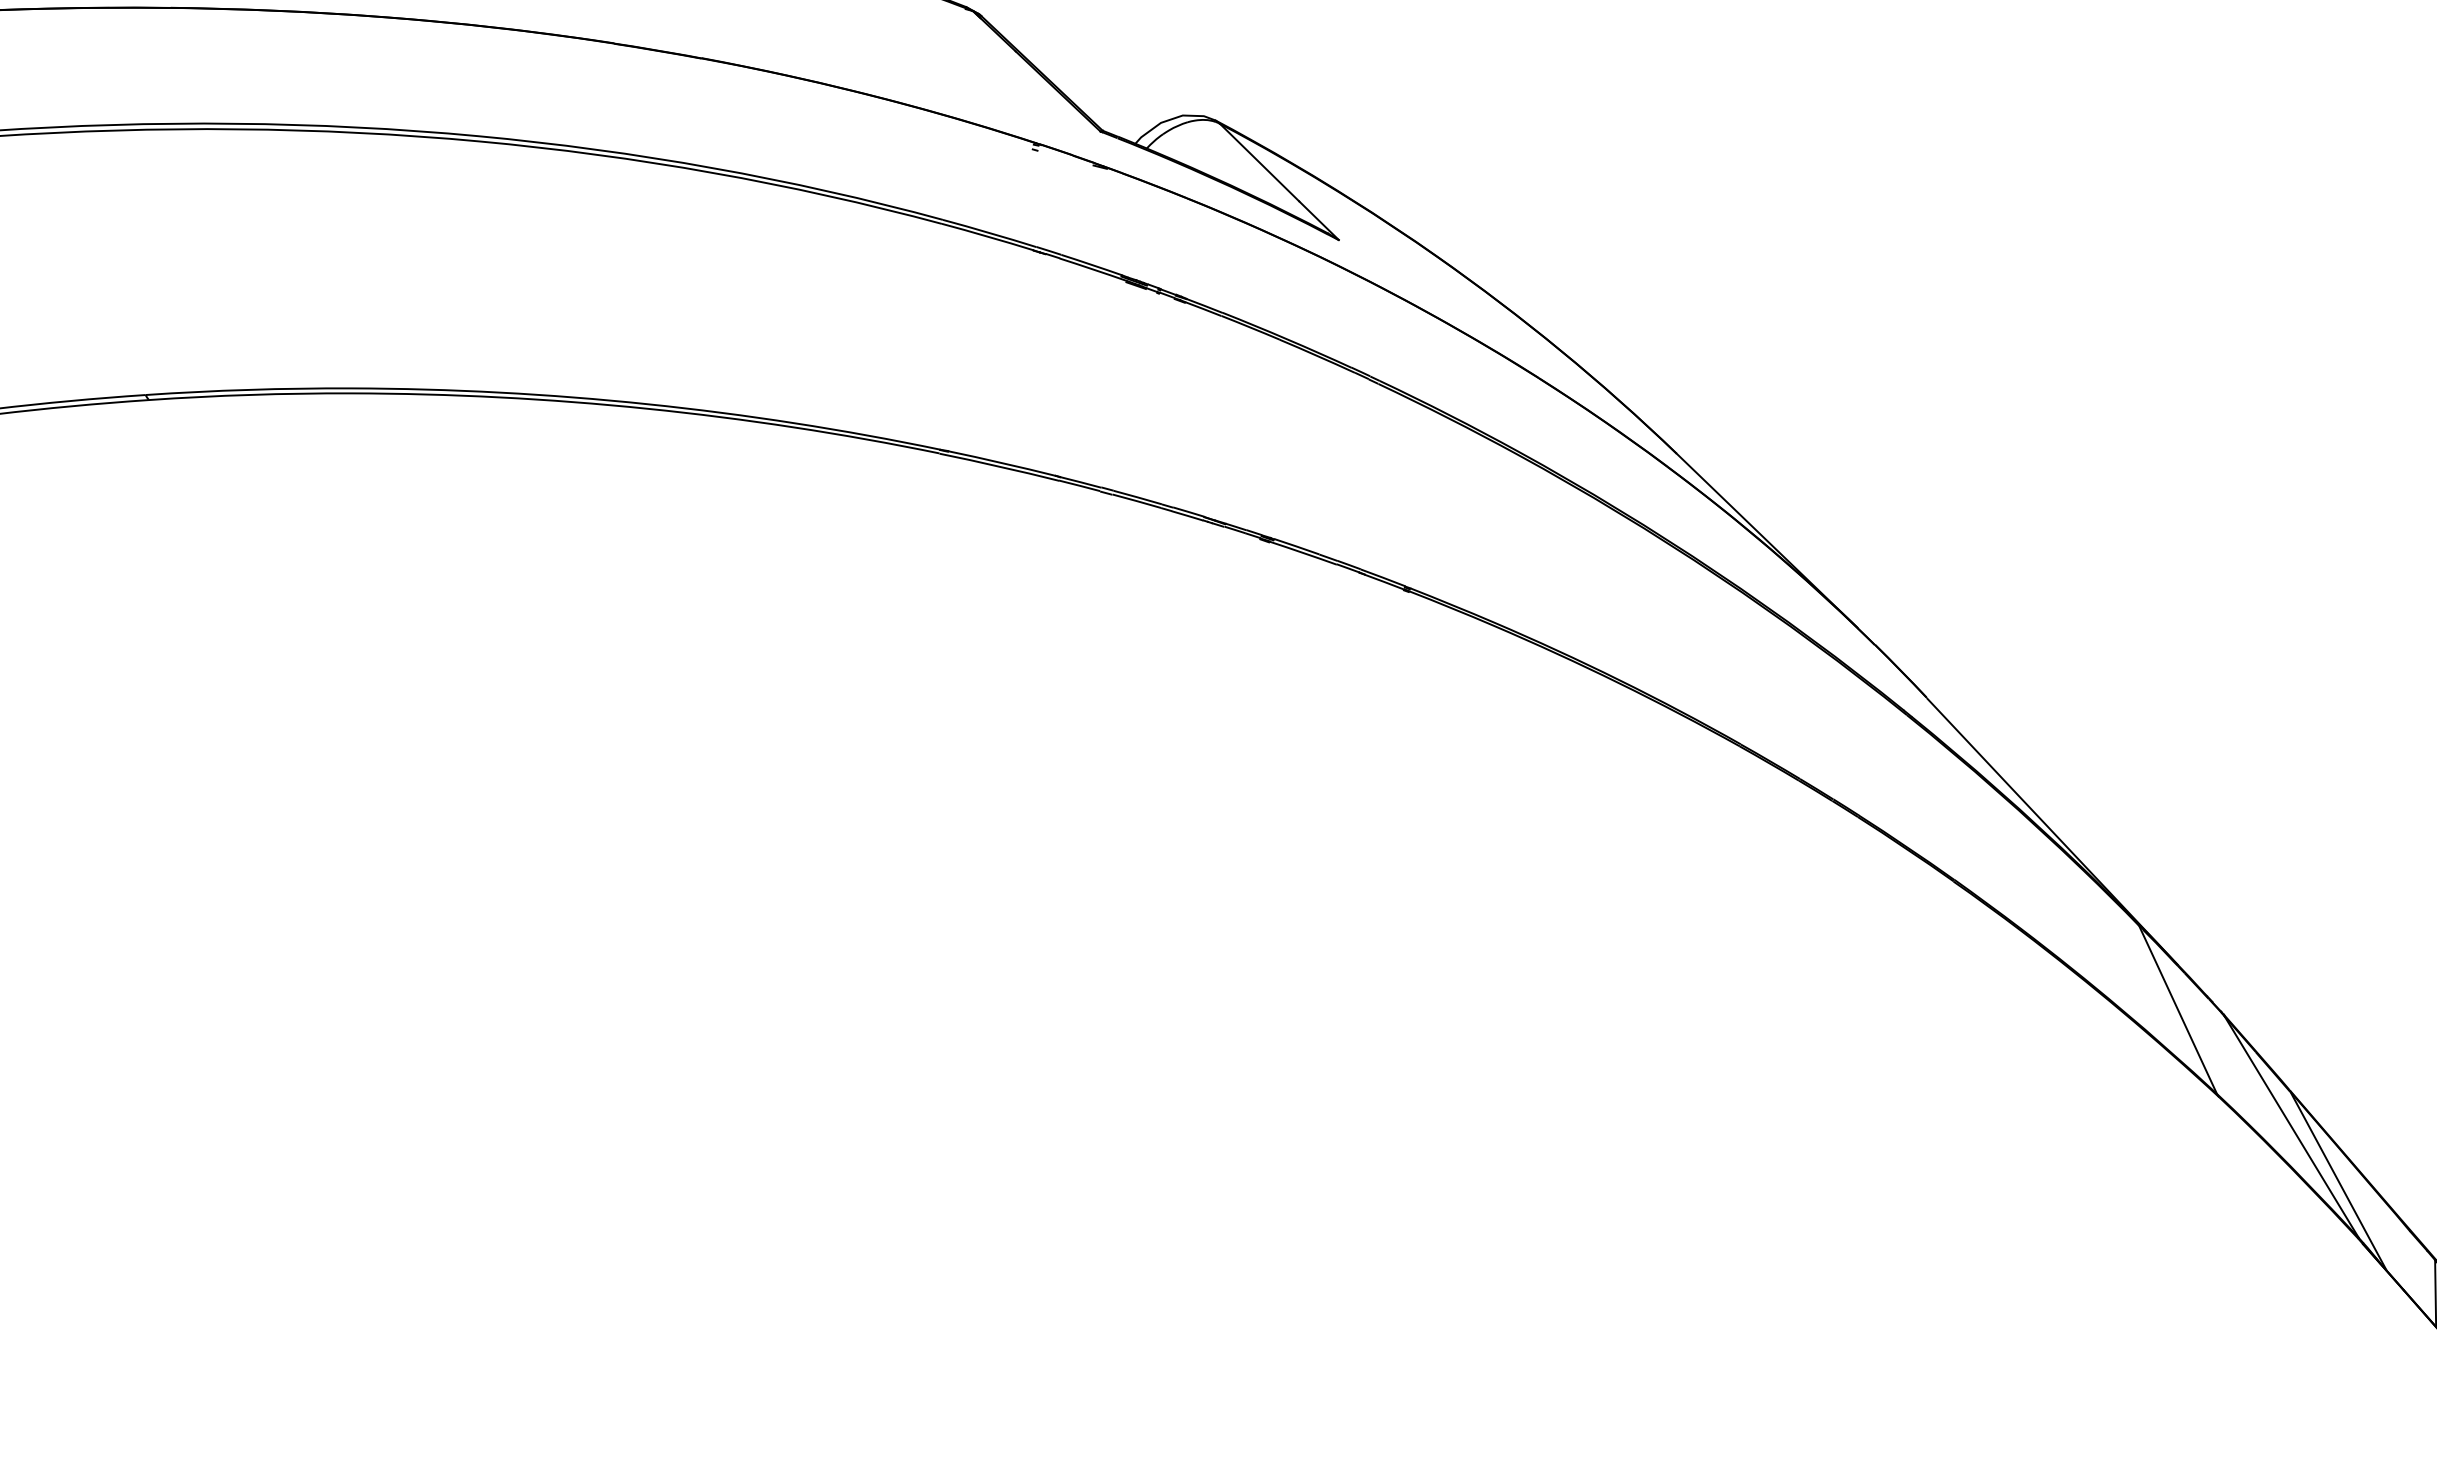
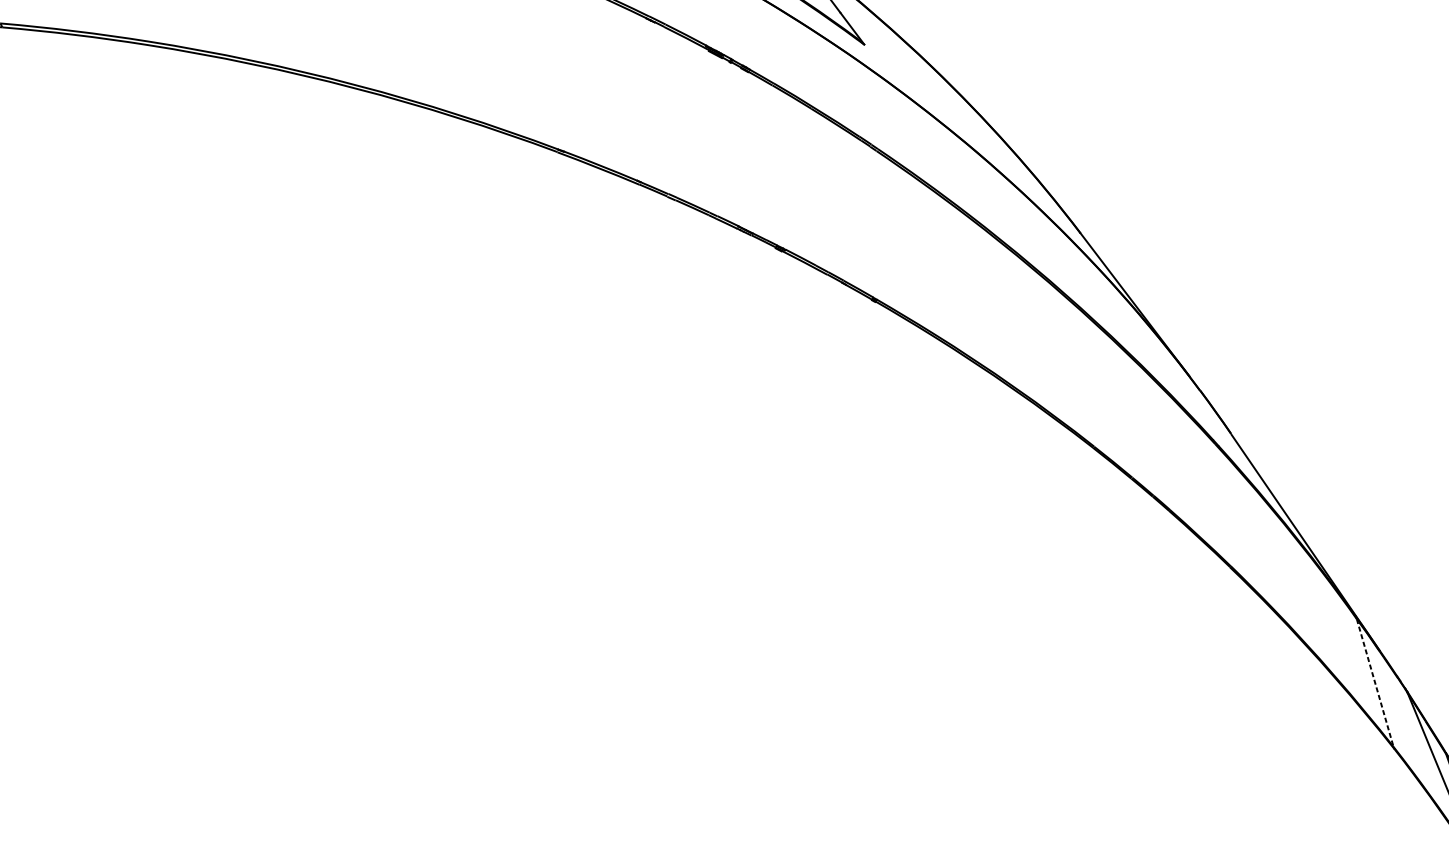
line: (2178, 1009) -> (1375, 682), solid -> dashed

